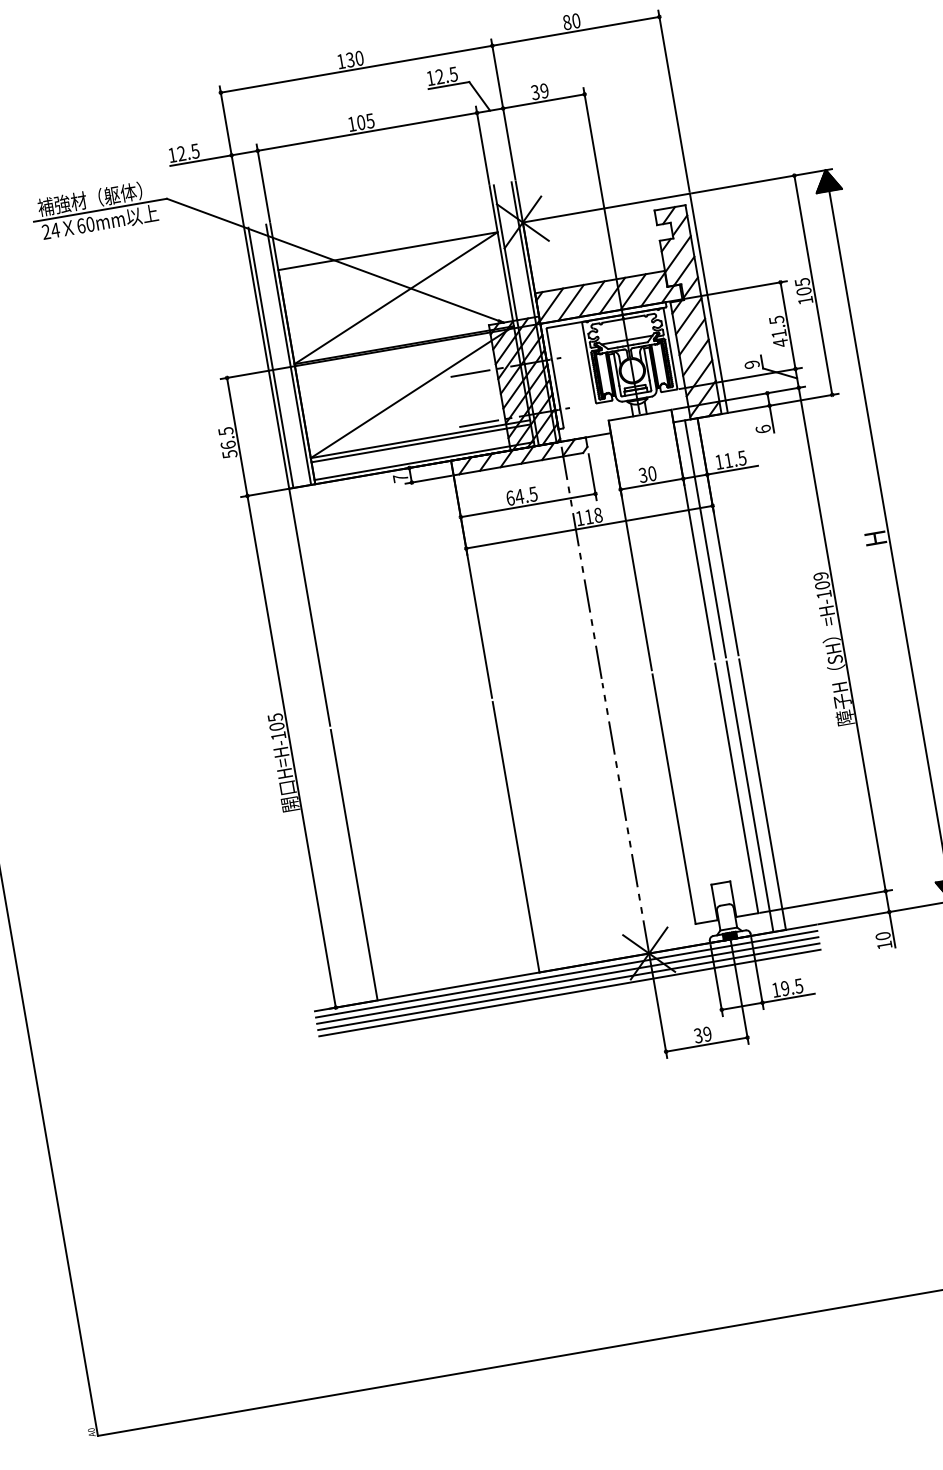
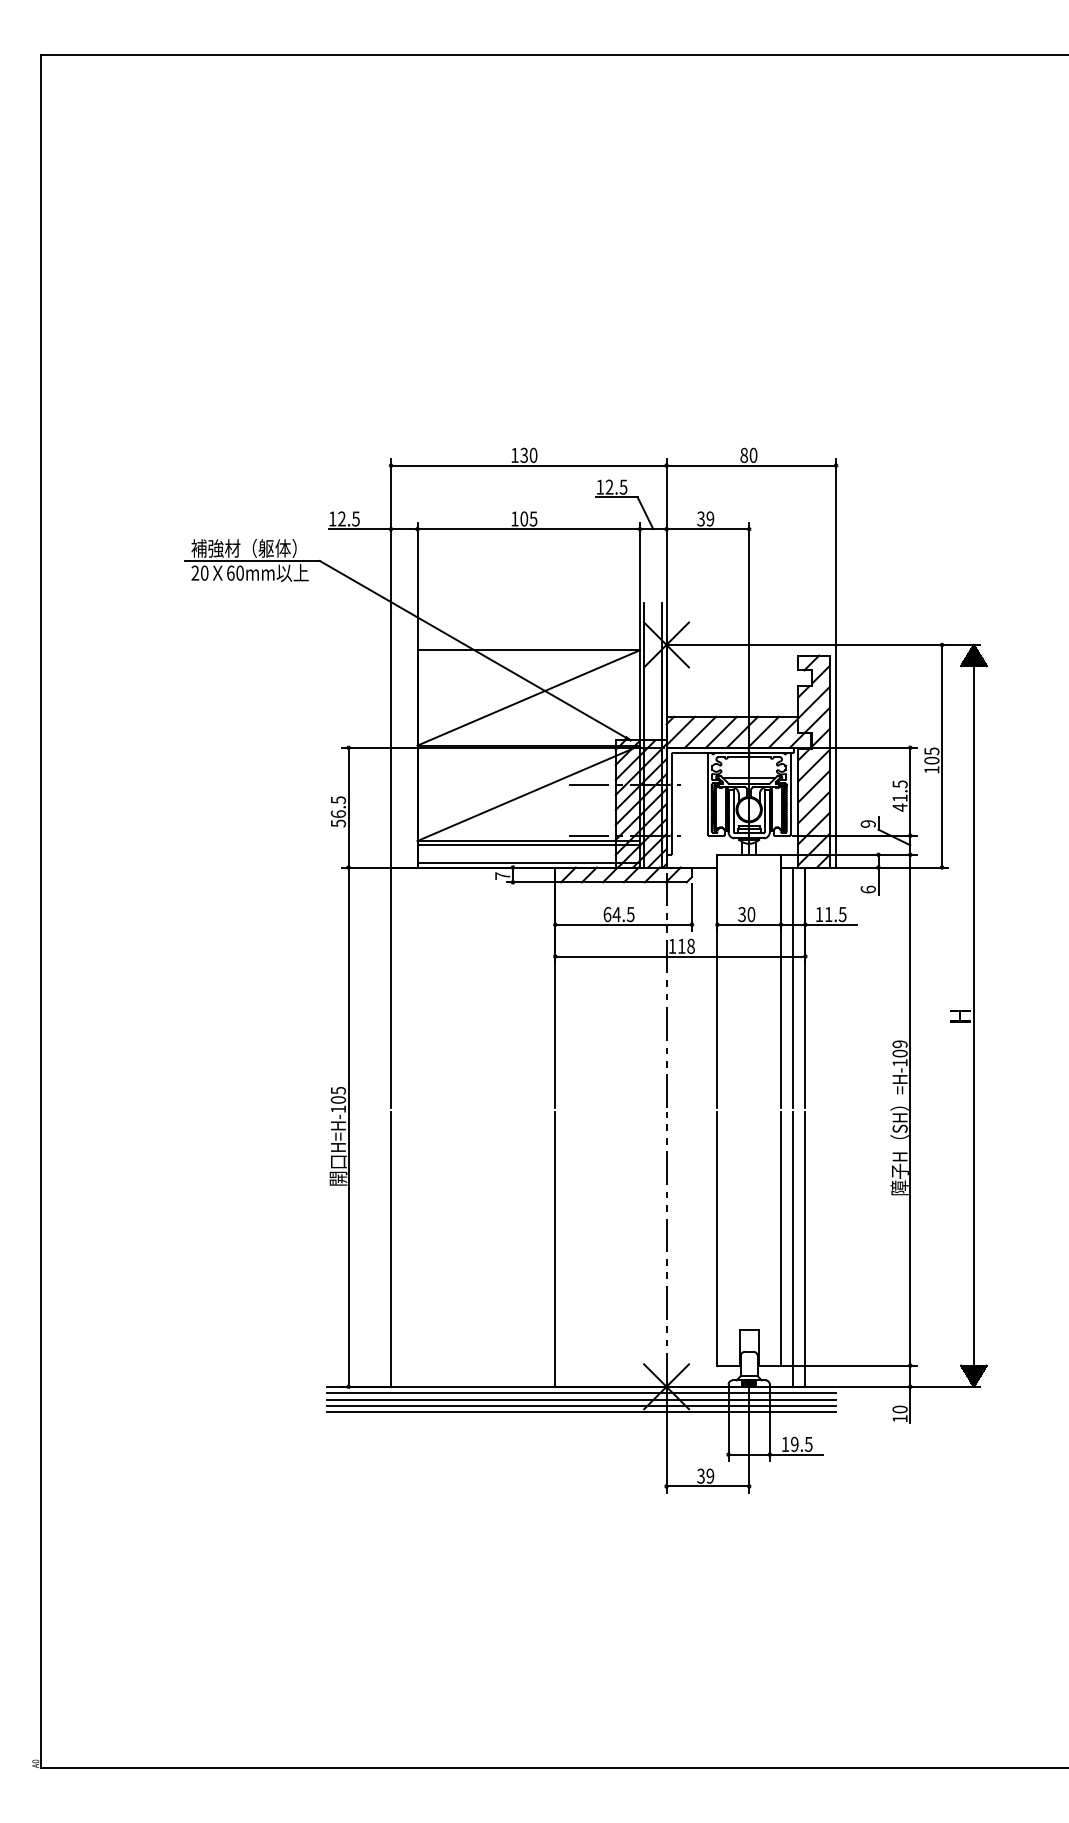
text: (55, 229) -> (204, 572), 24 -> 20
line: (288, 354) -> (413, 735), removed
line: (271, 357) -> (395, 735), removed

